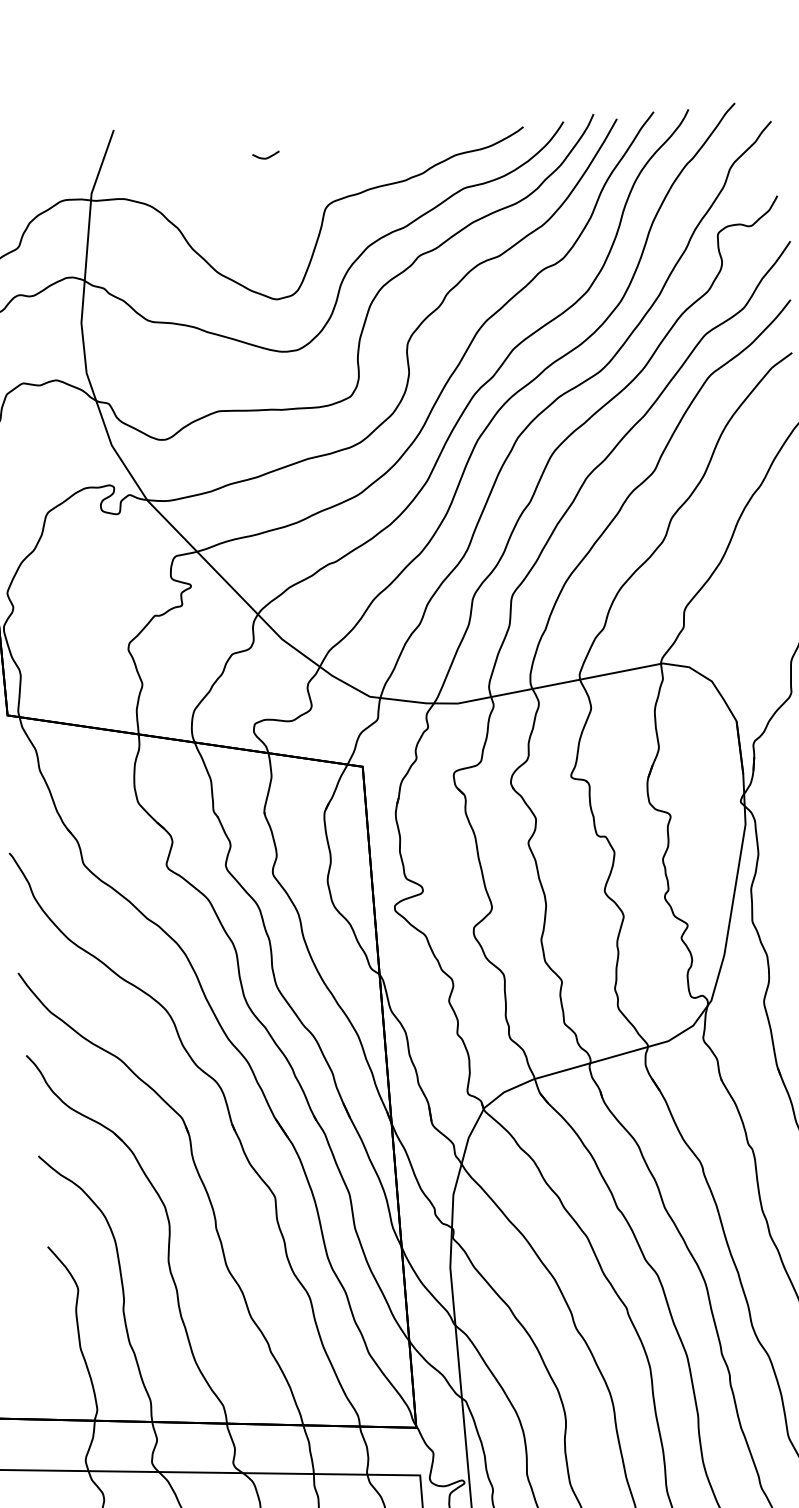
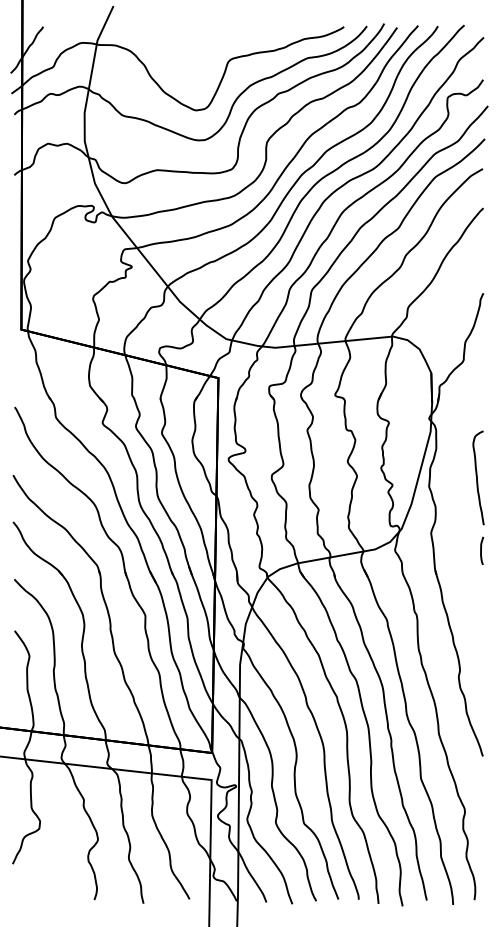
curve: (265, 156) -> (197, 29), removed

